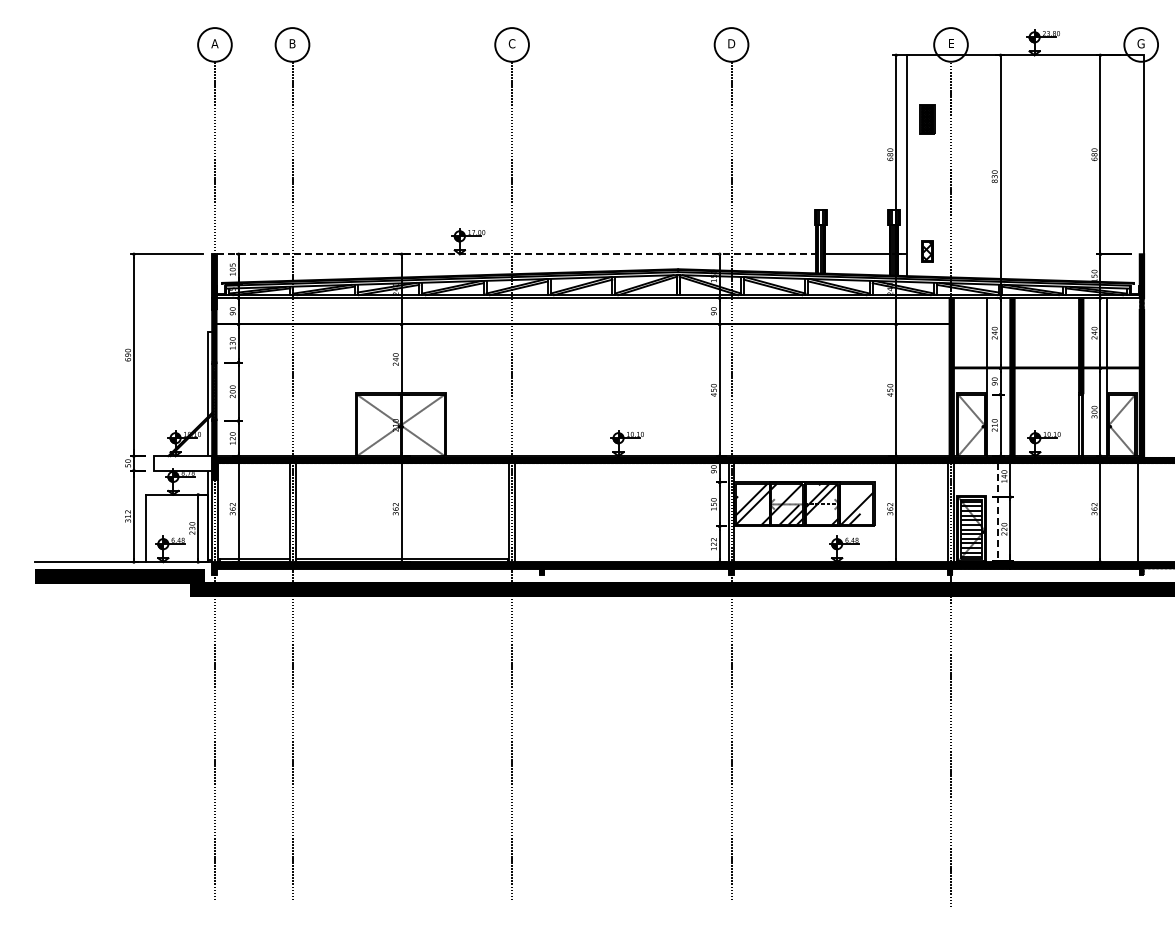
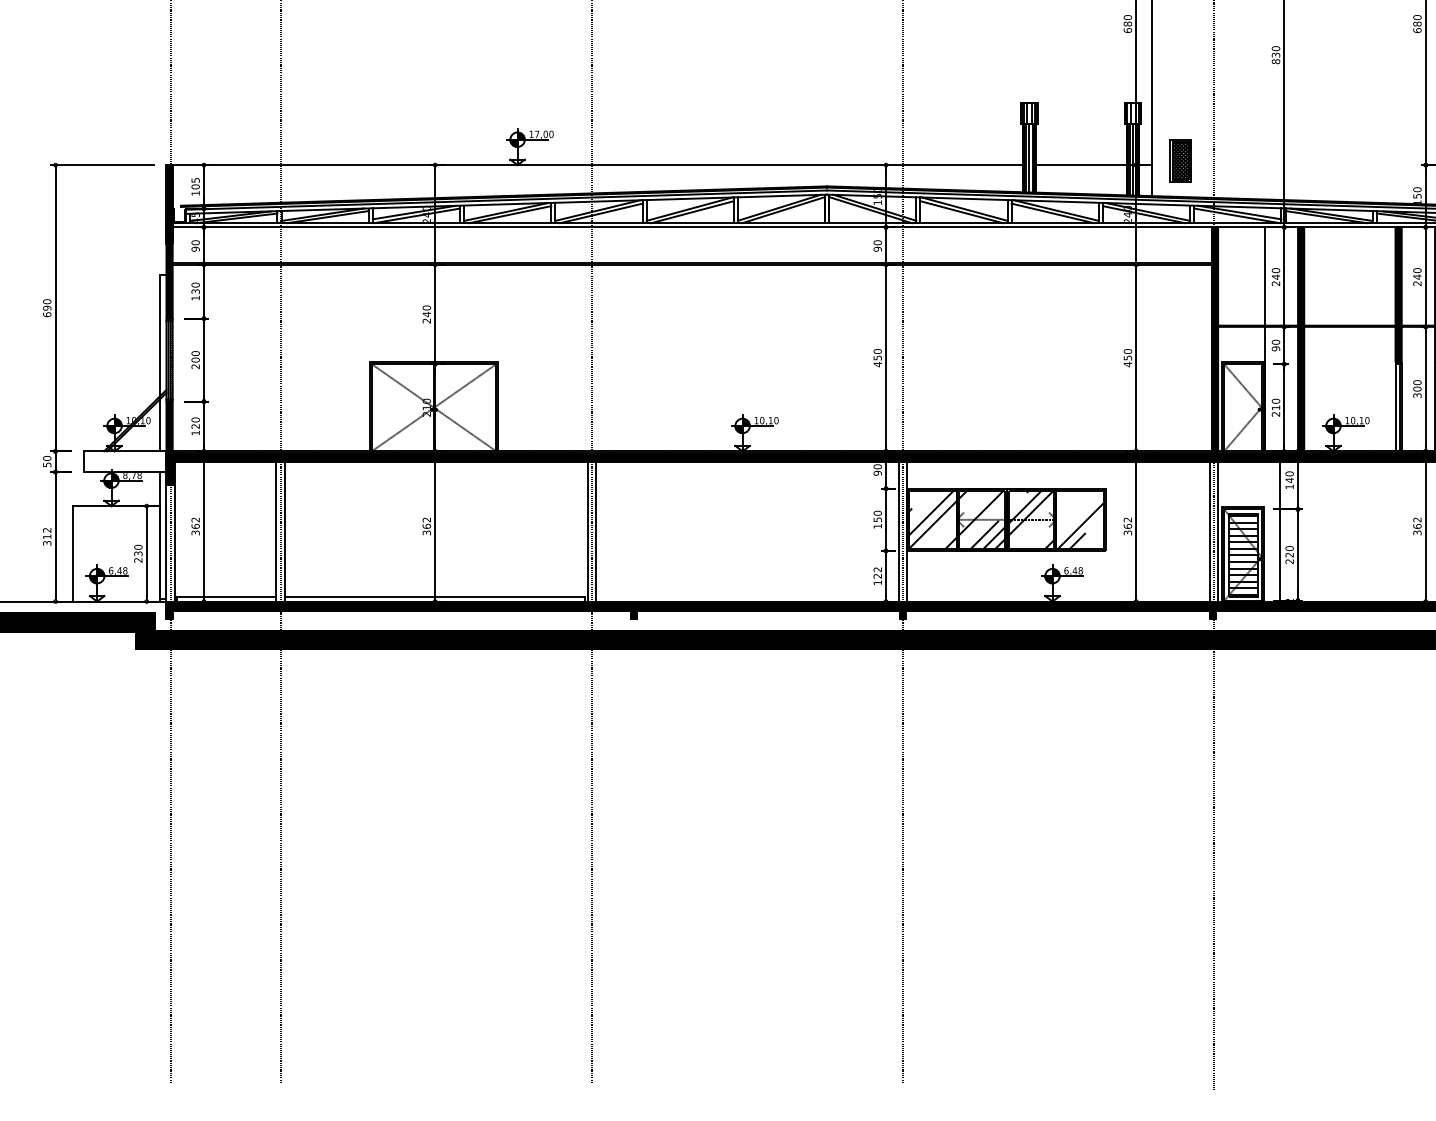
part: (927, 251) -> (1180, 161), size x1.43
line: (516, 254) -> (597, 165), dashed -> solid
line: (997, 513) -> (1279, 532), dashed -> solid

